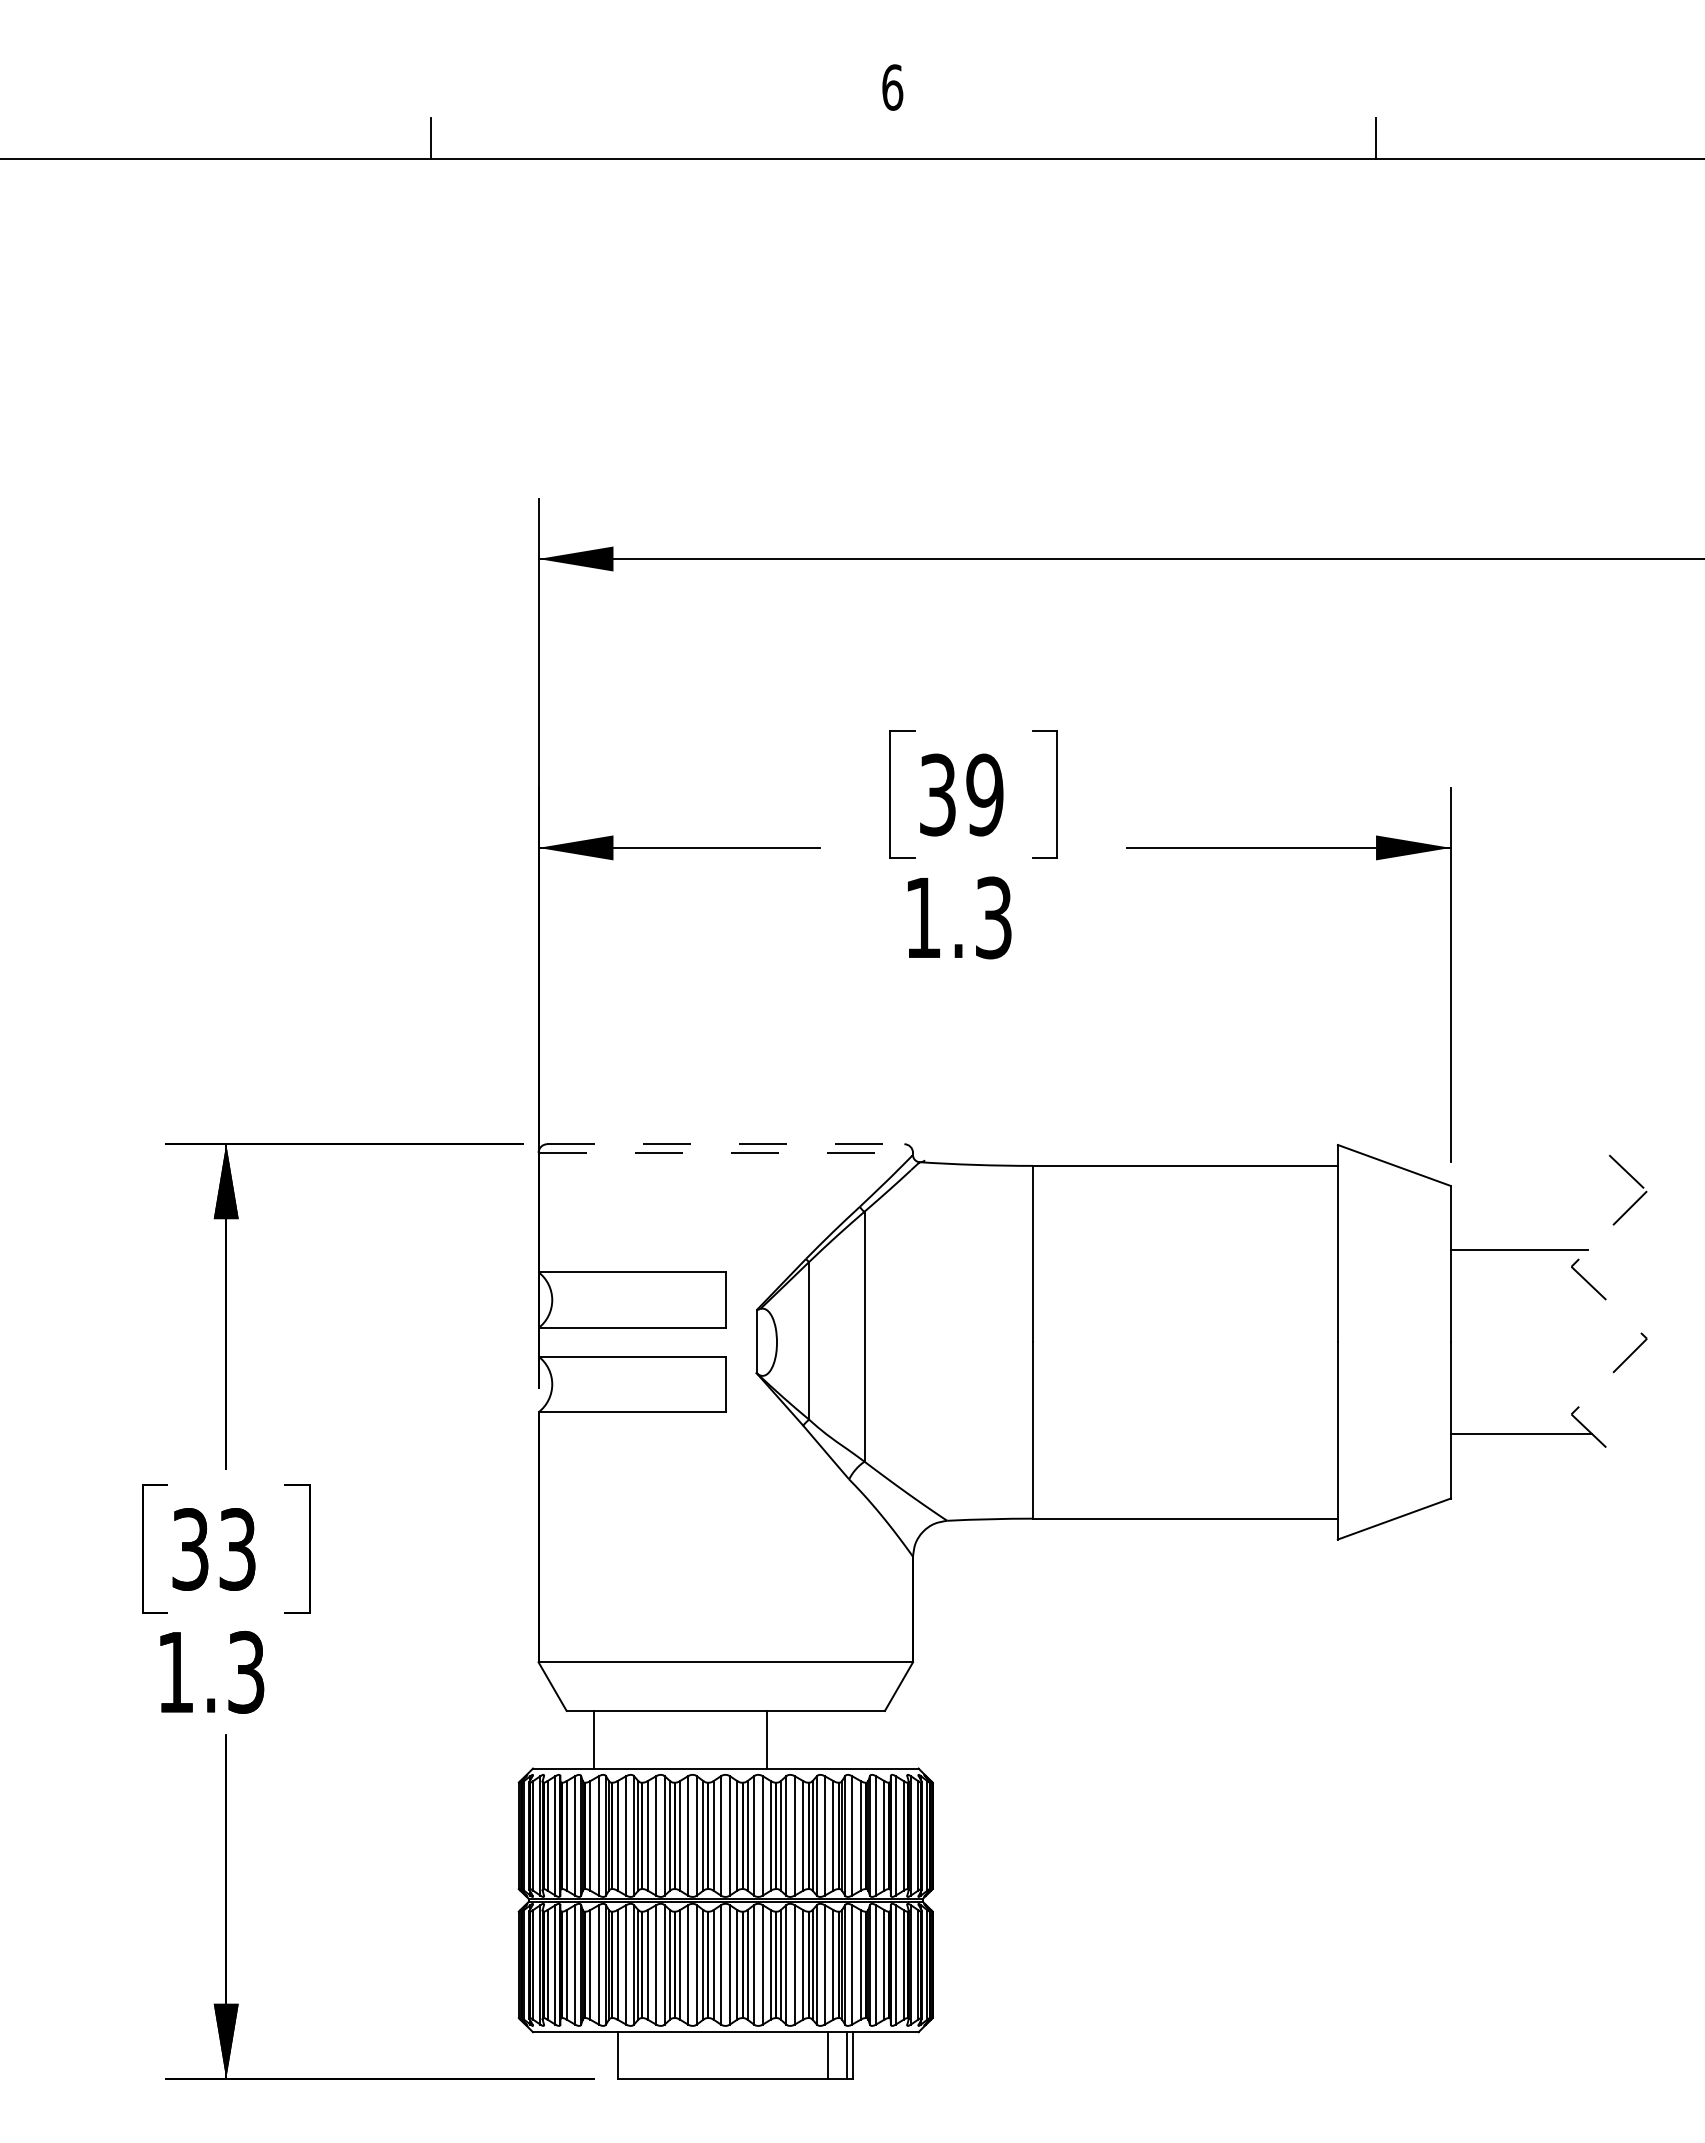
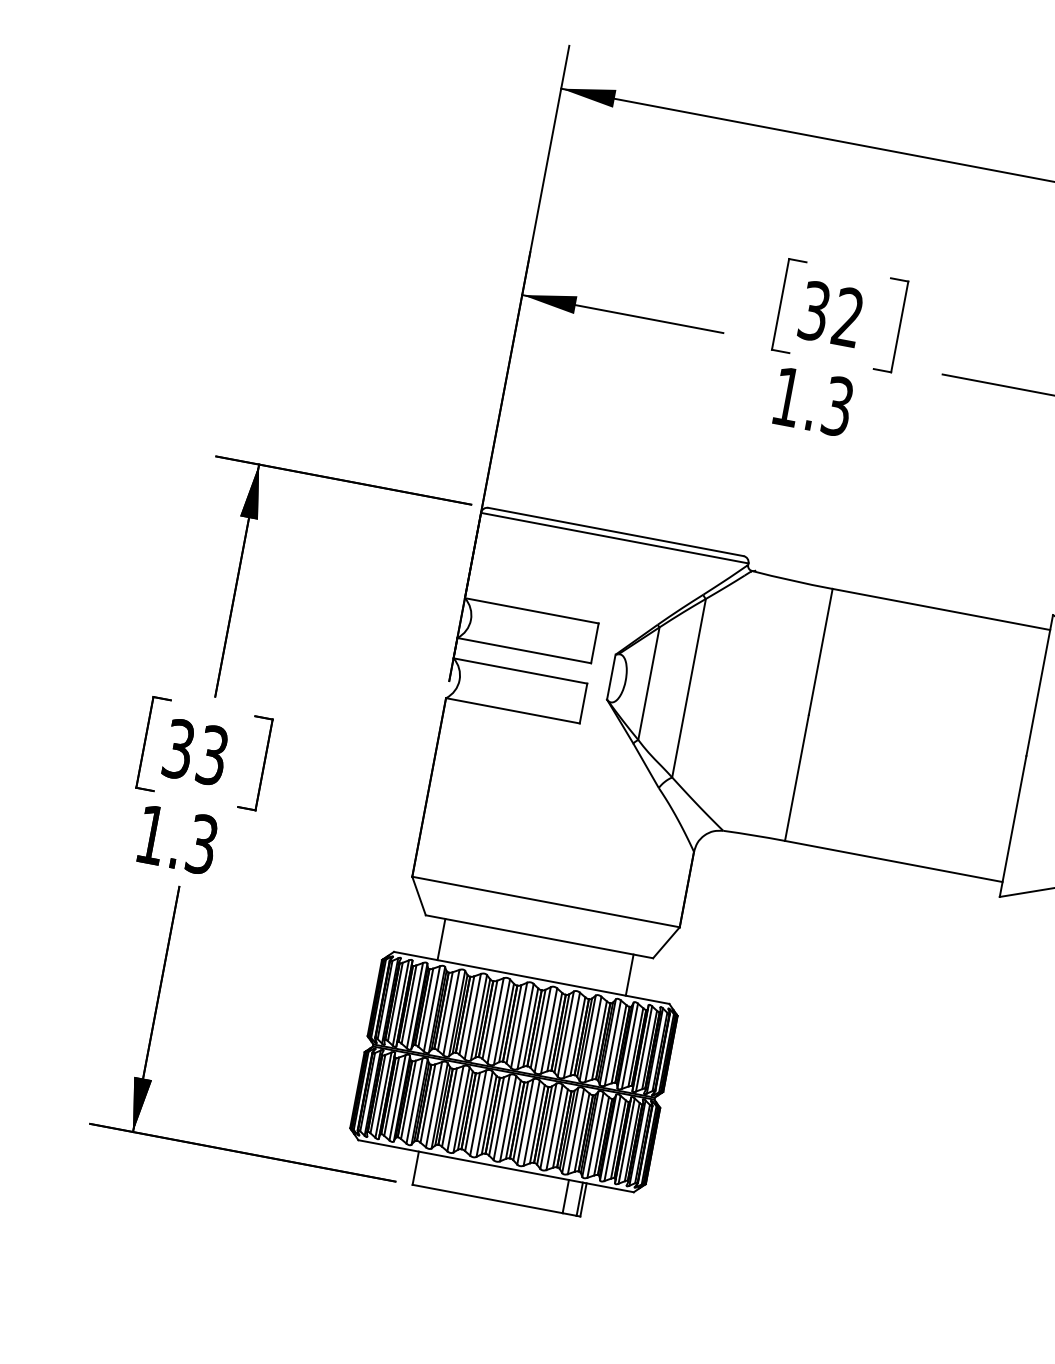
text: (984, 794) -> (847, 317), 39 -> 32
line: (725, 1144) -> (615, 532), dashed -> solid
line: (726, 1152) -> (615, 537), dashed -> solid
line: (766, 1739) -> (629, 974), moved

